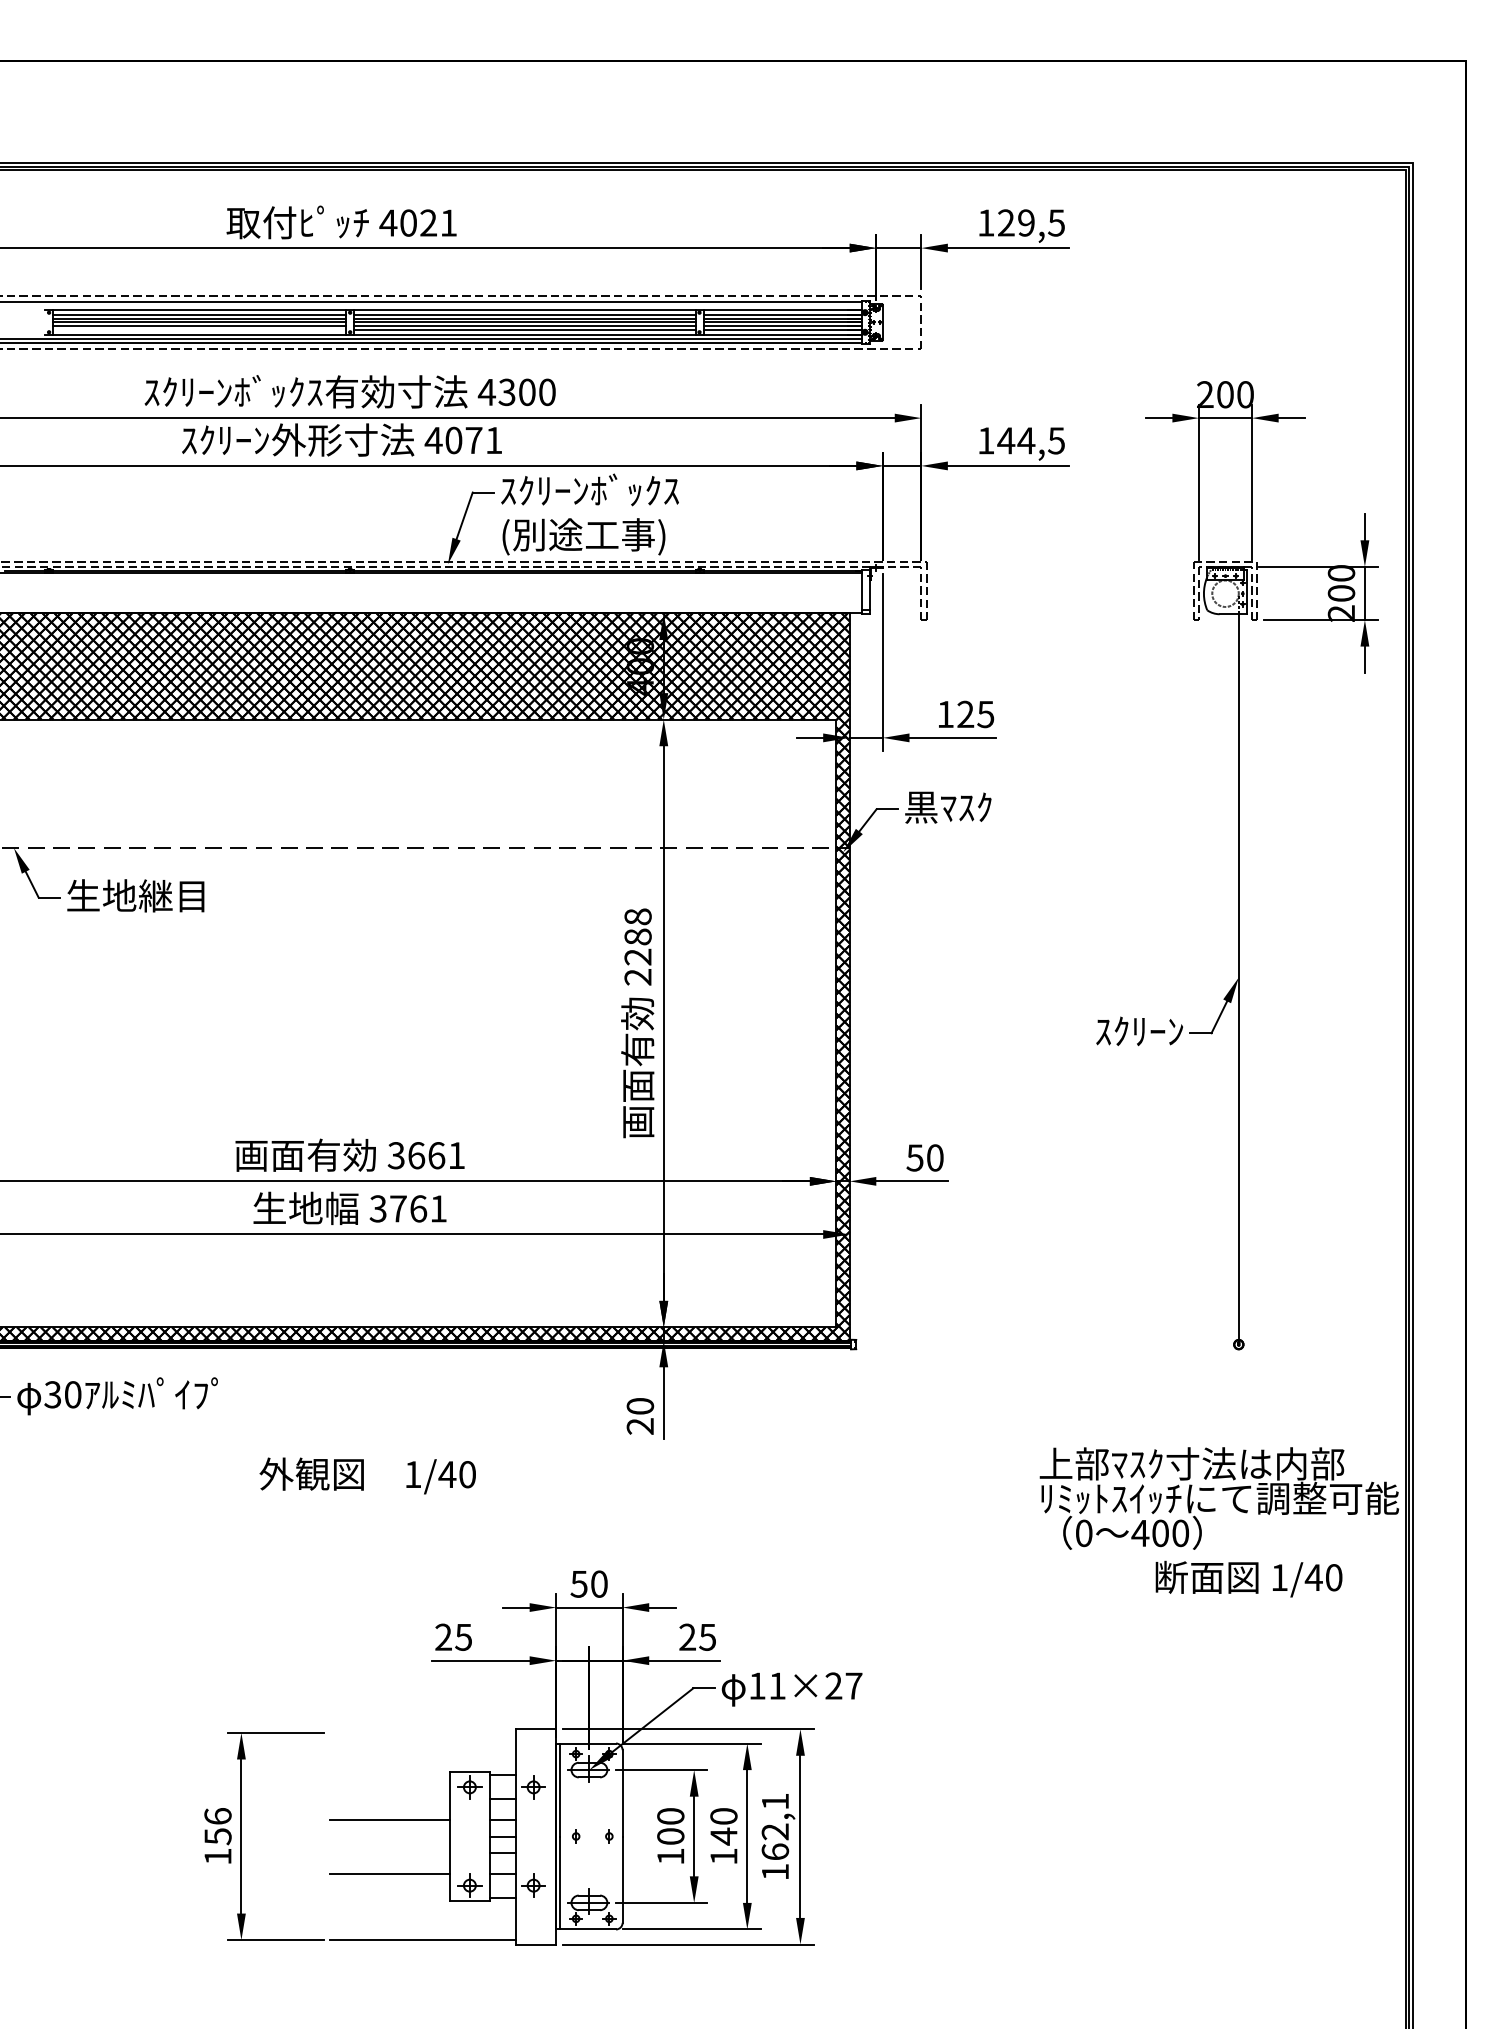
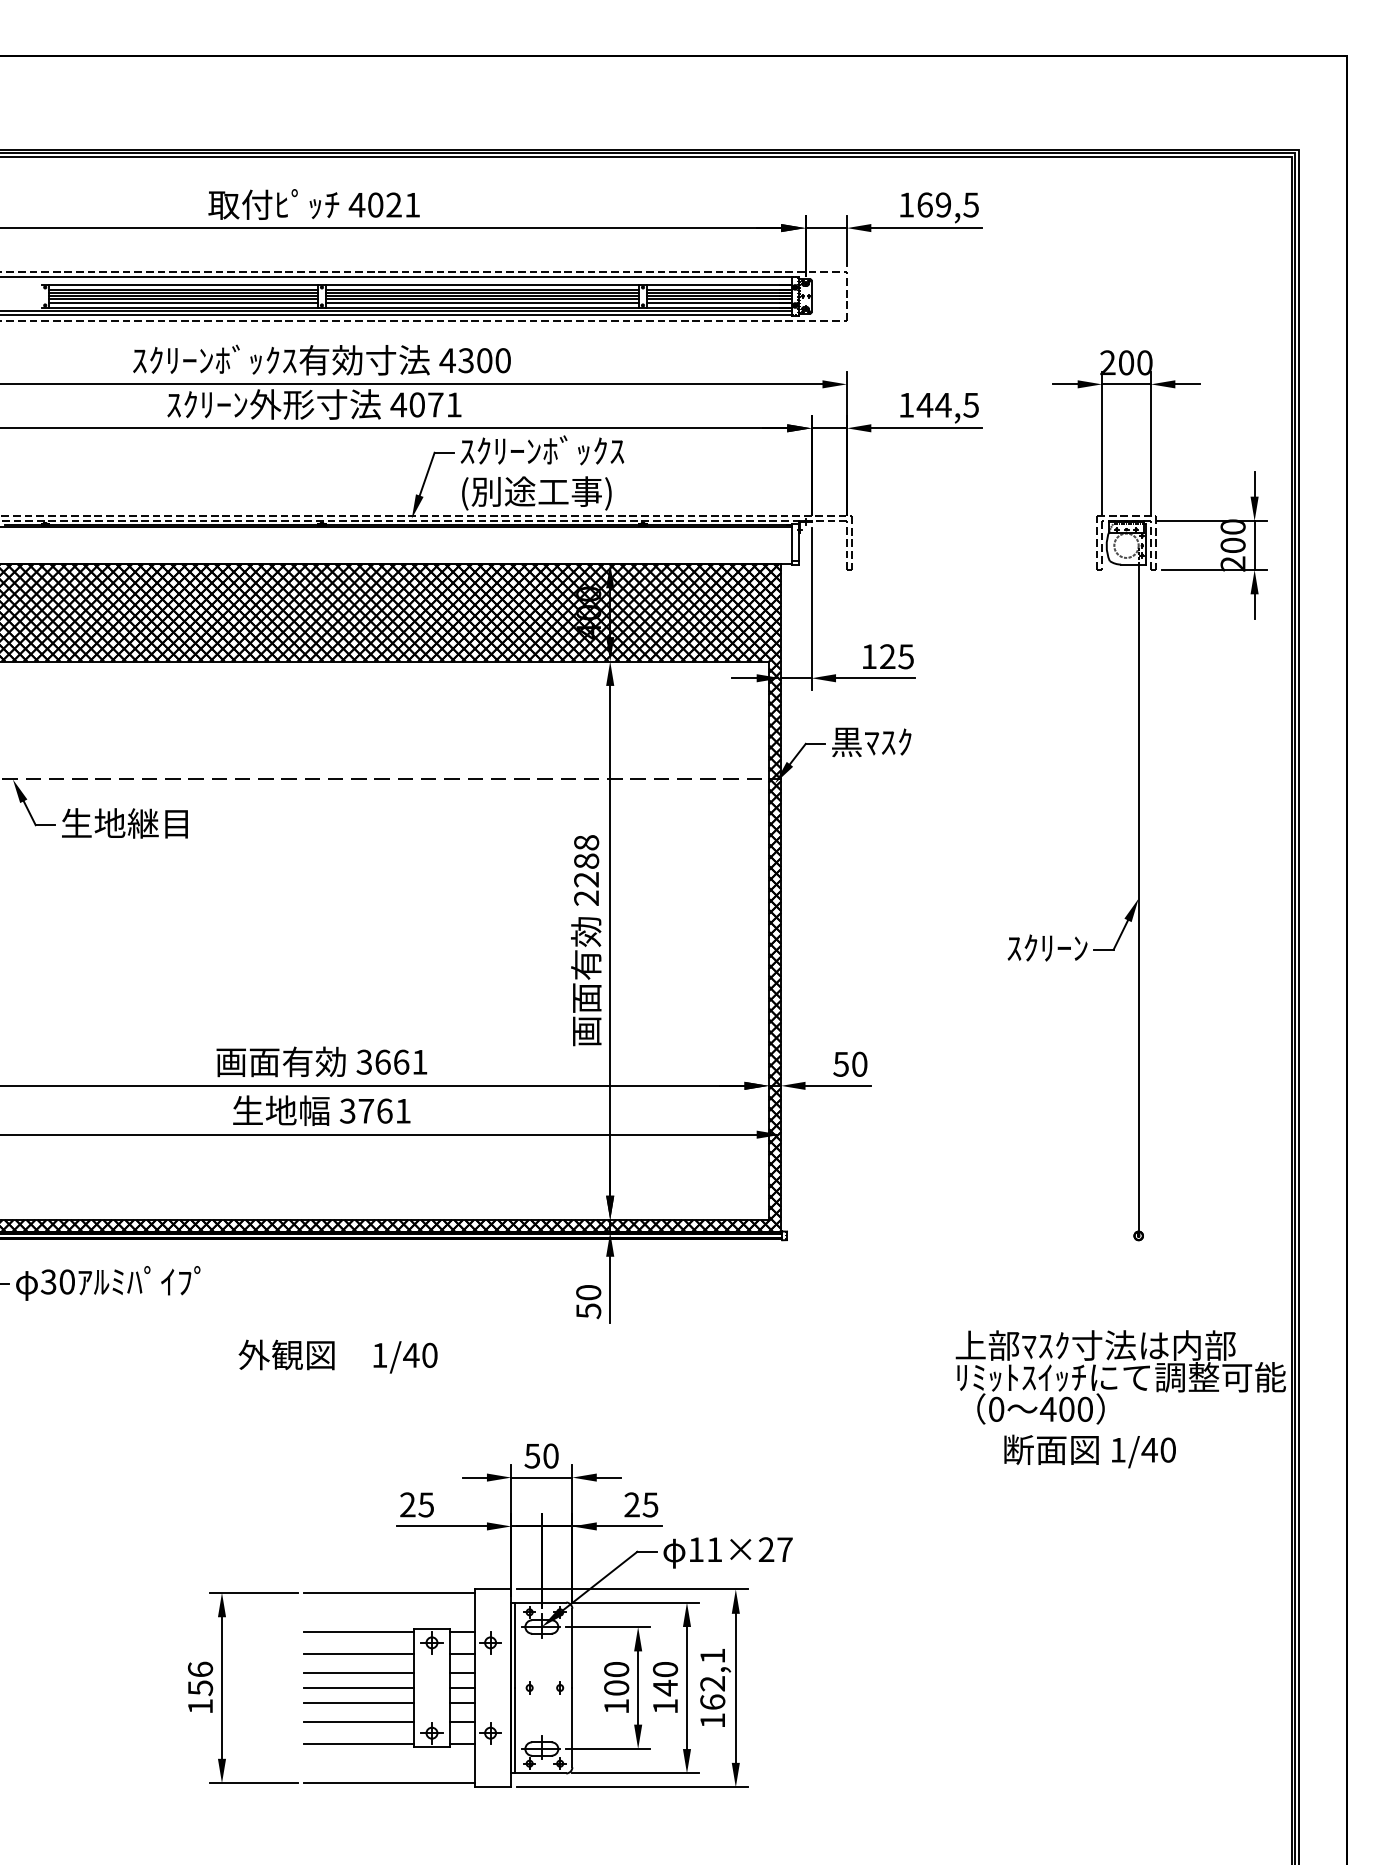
text: (1005, 222) -> (924, 204), 129,5 -> 169,5
line: (199, 330) -> (183, 303), added
text: (640, 1426) -> (588, 1311), 20 -> 50
text: (1248, 1579) -> (1089, 1451), moved
line: (422, 1732) -> (388, 1592), added
line: (389, 1775) -> (358, 1631), added
line: (389, 1798) -> (358, 1653), added
line: (389, 1837) -> (358, 1688), added
line: (389, 1853) -> (358, 1703), added
line: (389, 1897) -> (358, 1744), added

